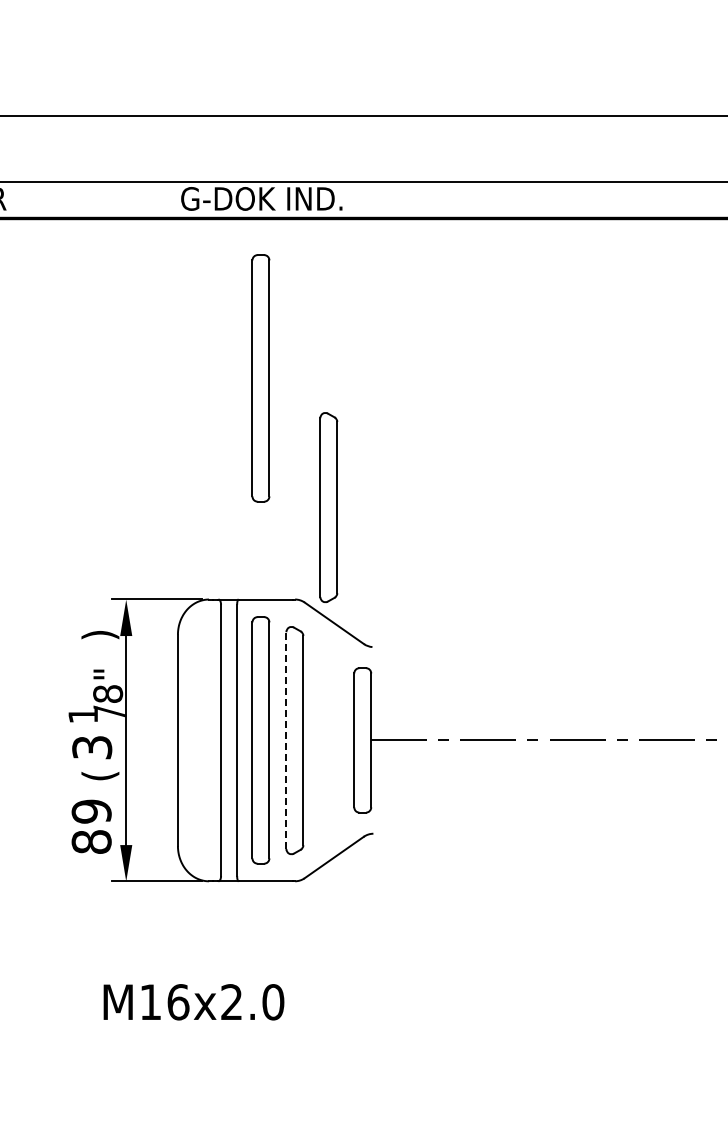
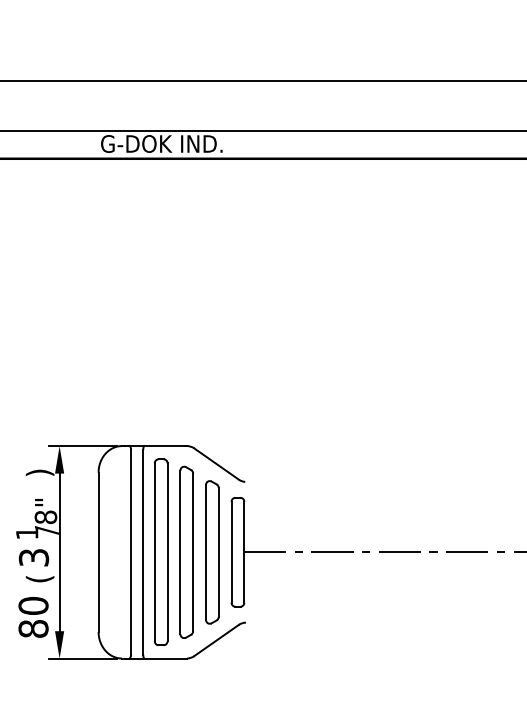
part: (260, 378) -> (160, 279), removed
part: (328, 507) -> (212, 552), moved
line: (286, 740) -> (180, 552), dashed -> solid
text: (91, 811) -> (33, 605), 89 -> 80

